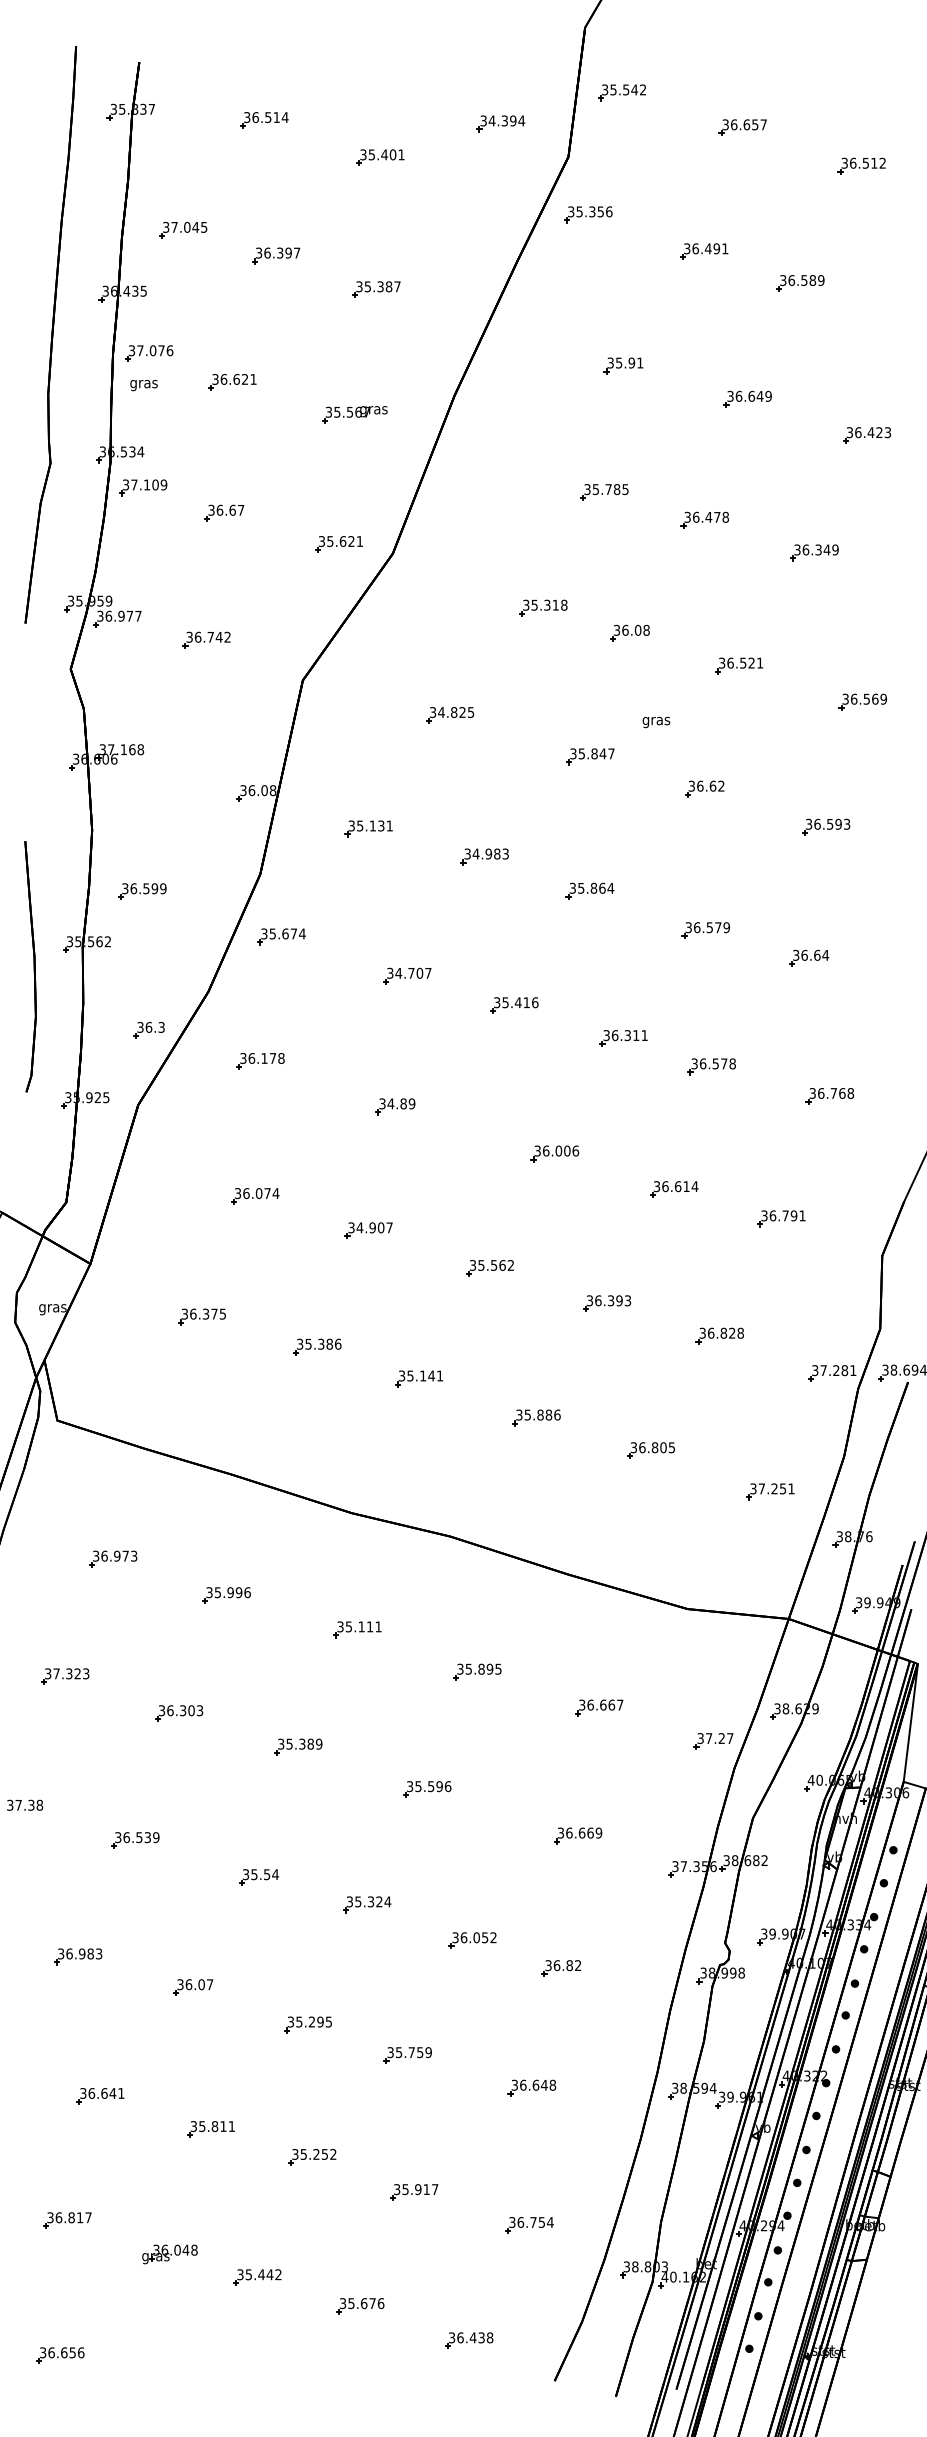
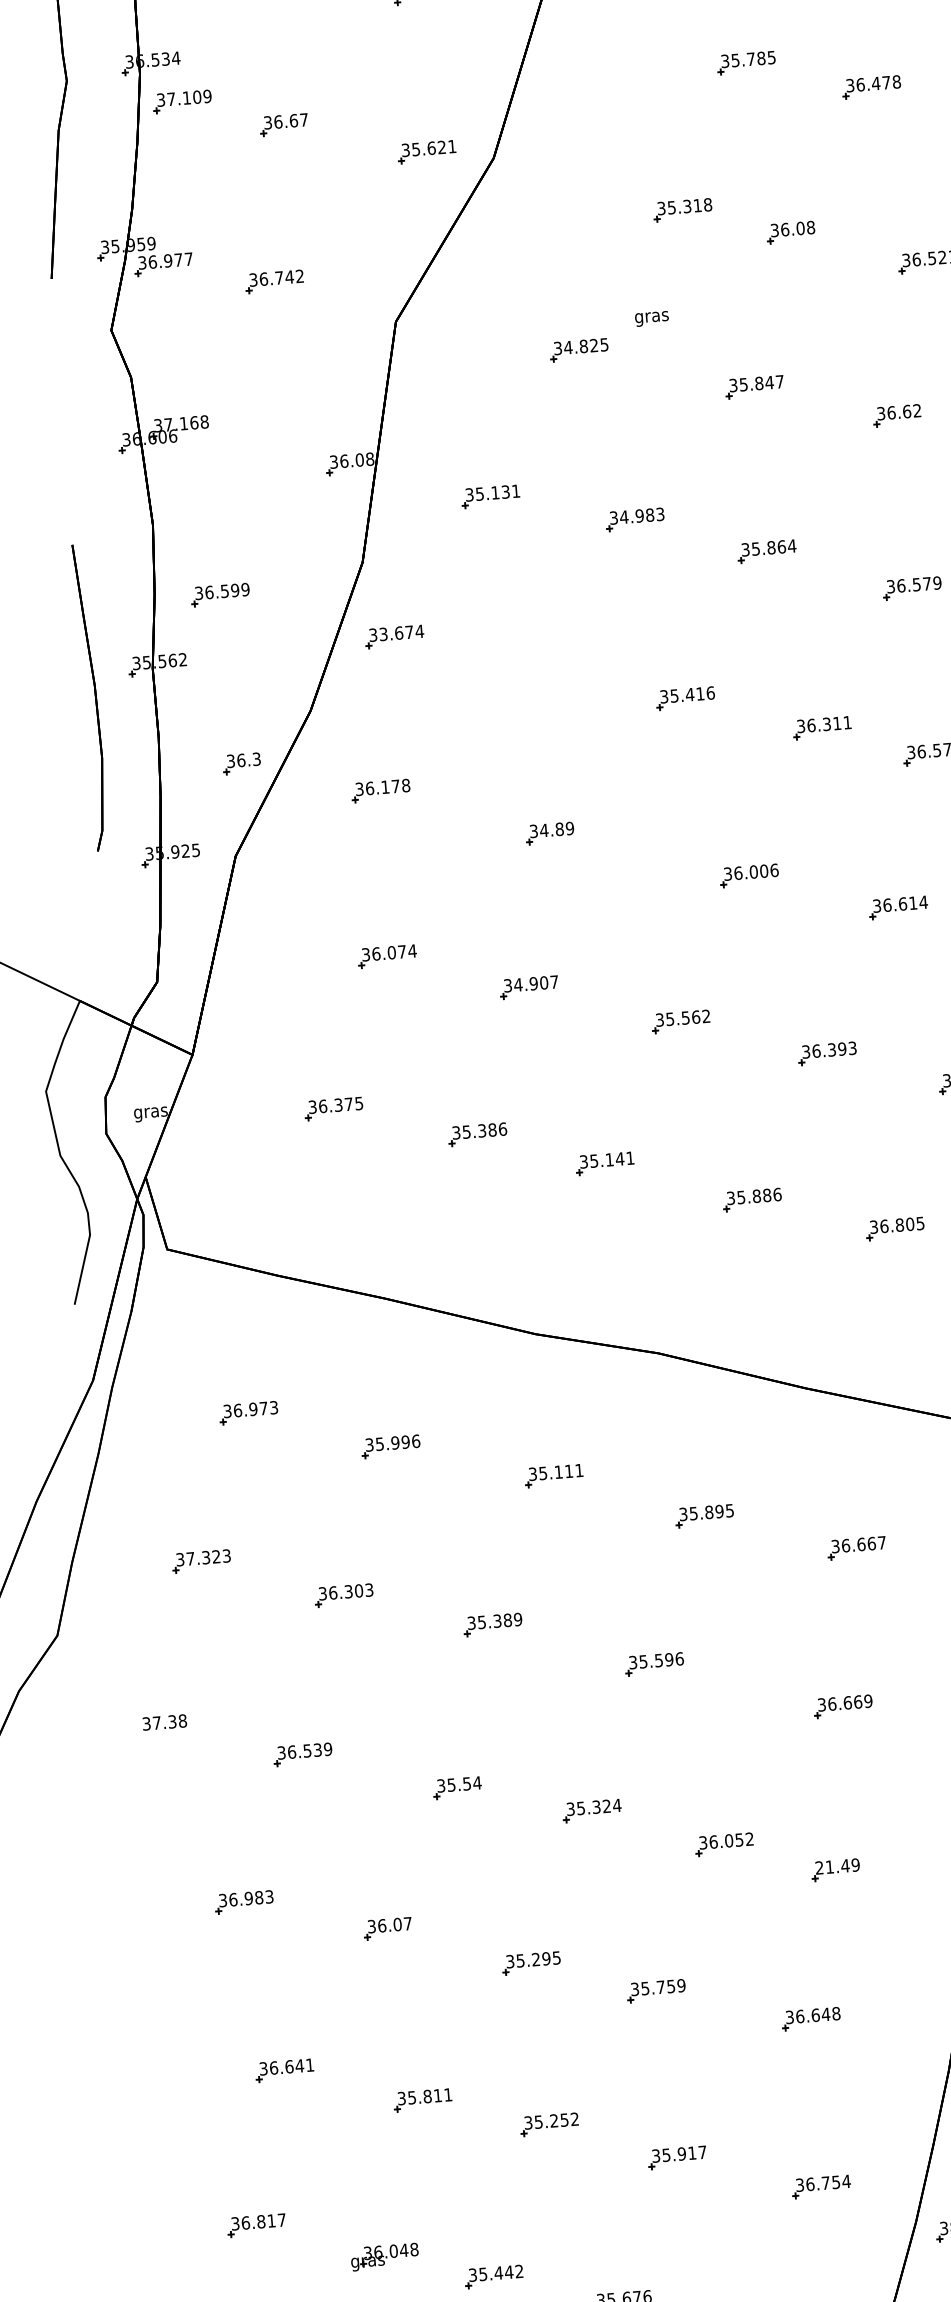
text: (656, 722) -> (652, 318), moved
text: (272, 933) -> (383, 633), 35.674 -> 33.674
part: (407, 975) -> (552, 672), removed
text: (563, 1965) -> (837, 1866), 36.82 -> 21.49

